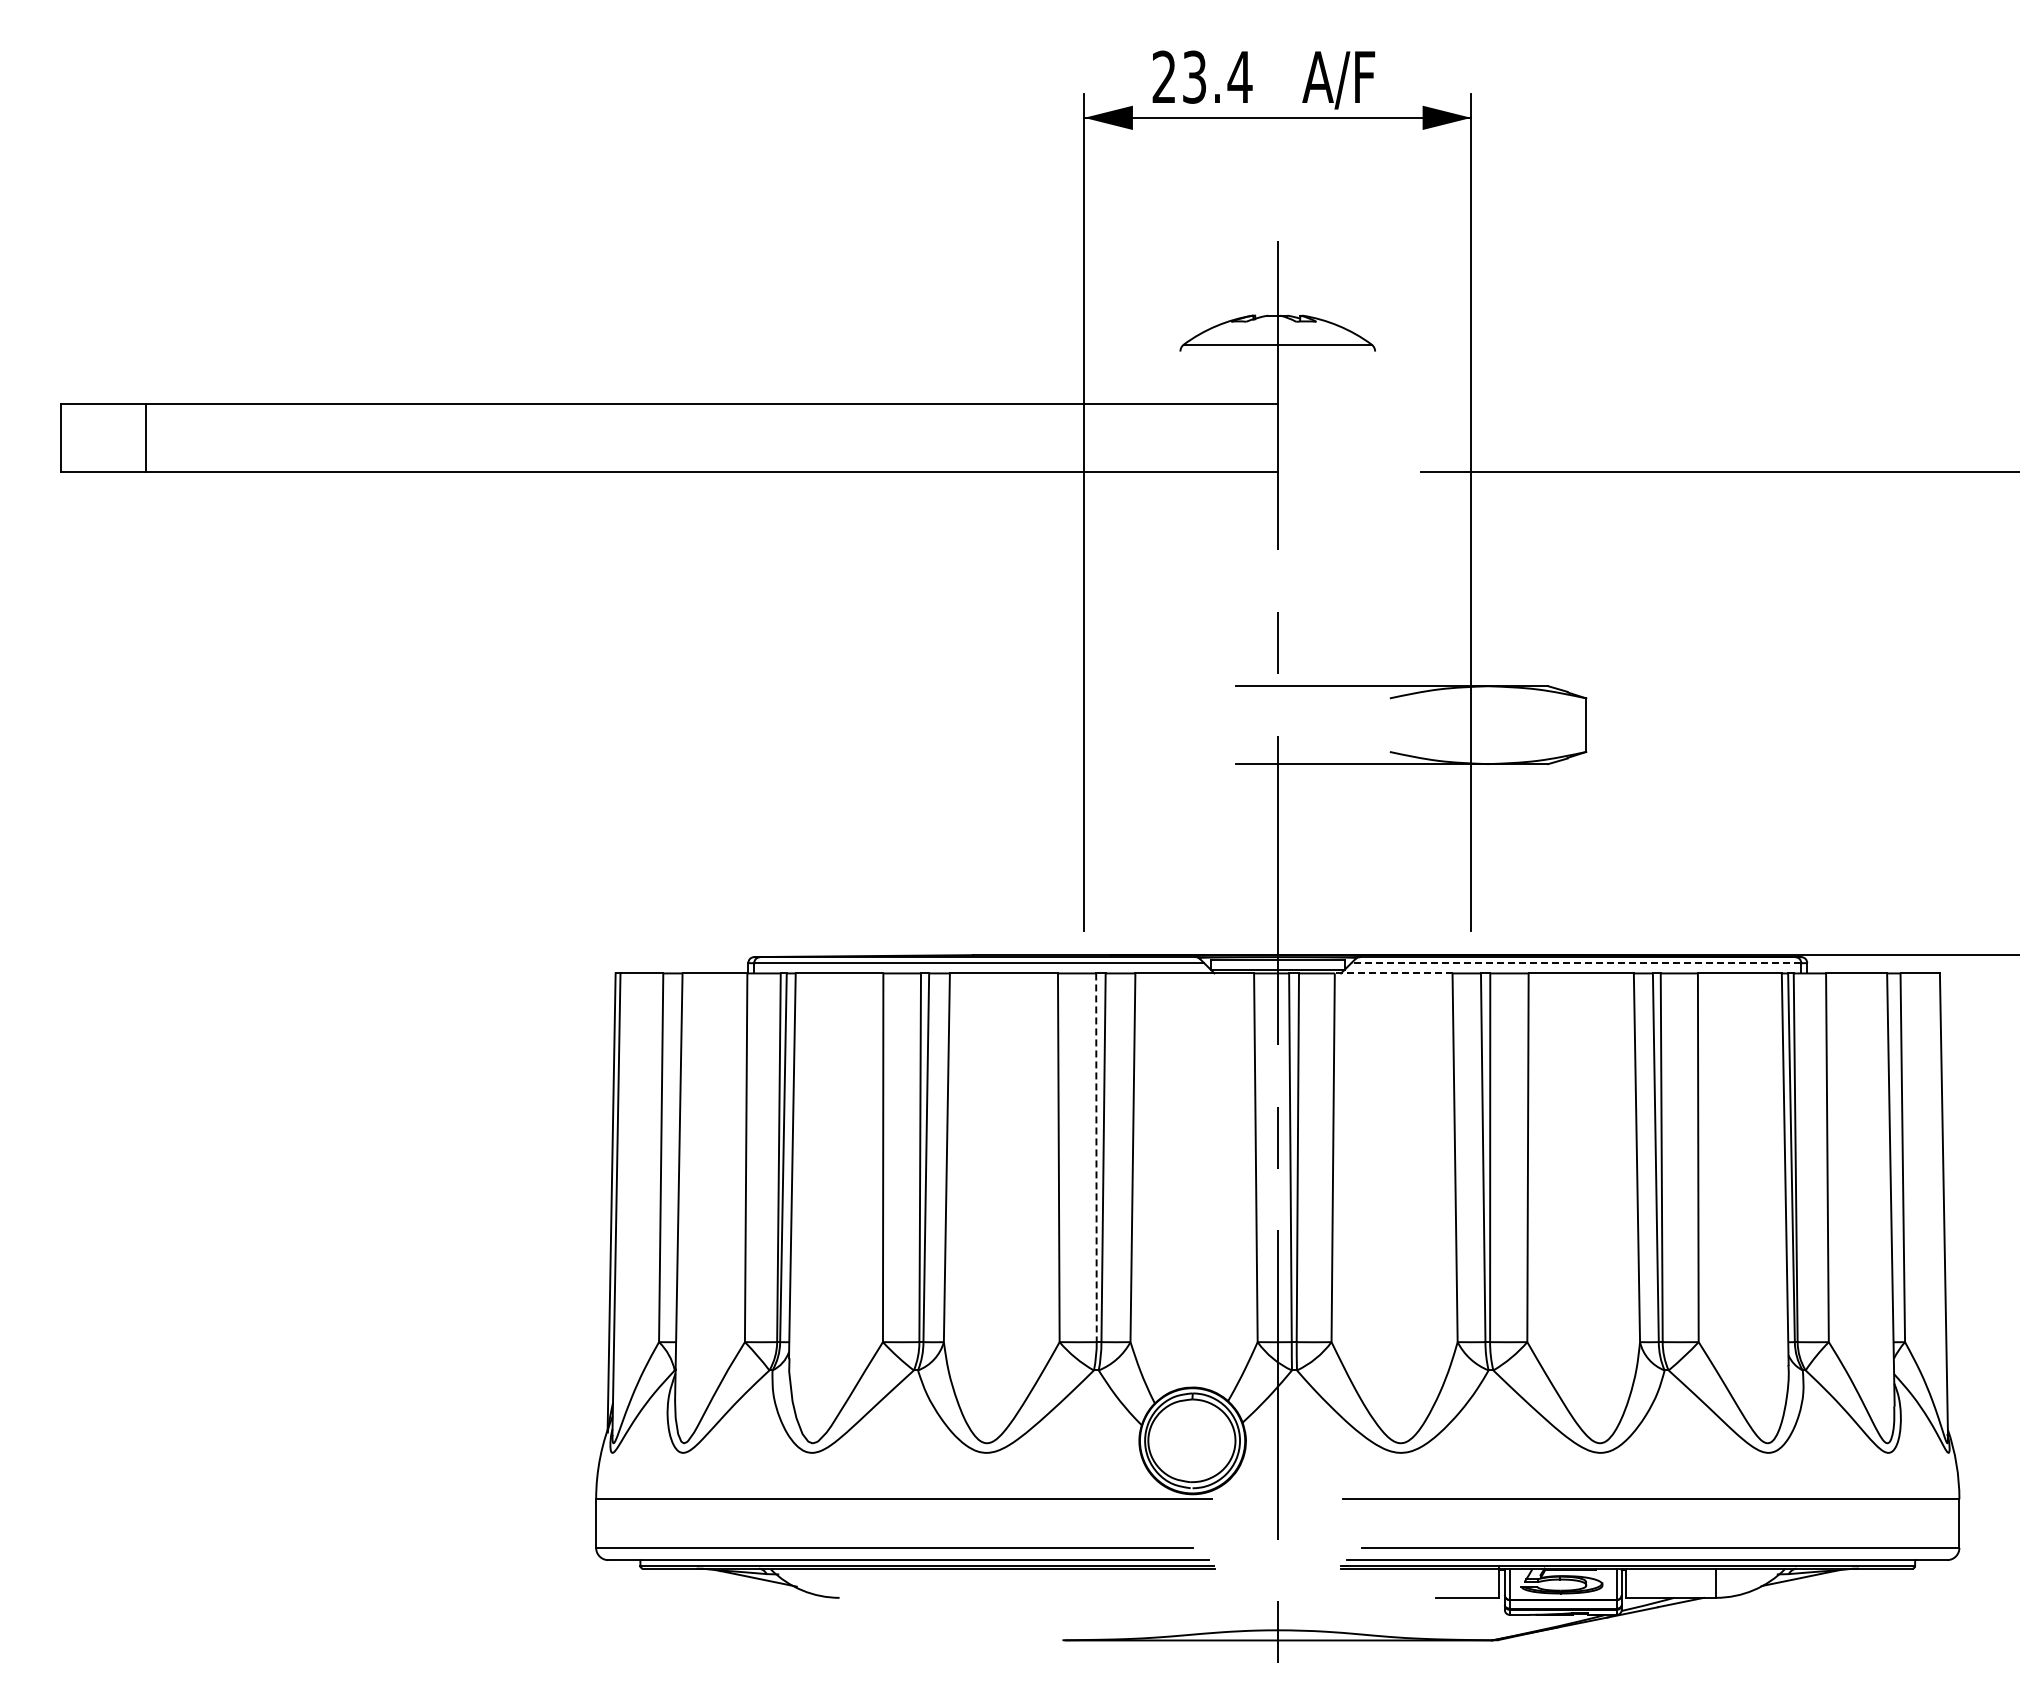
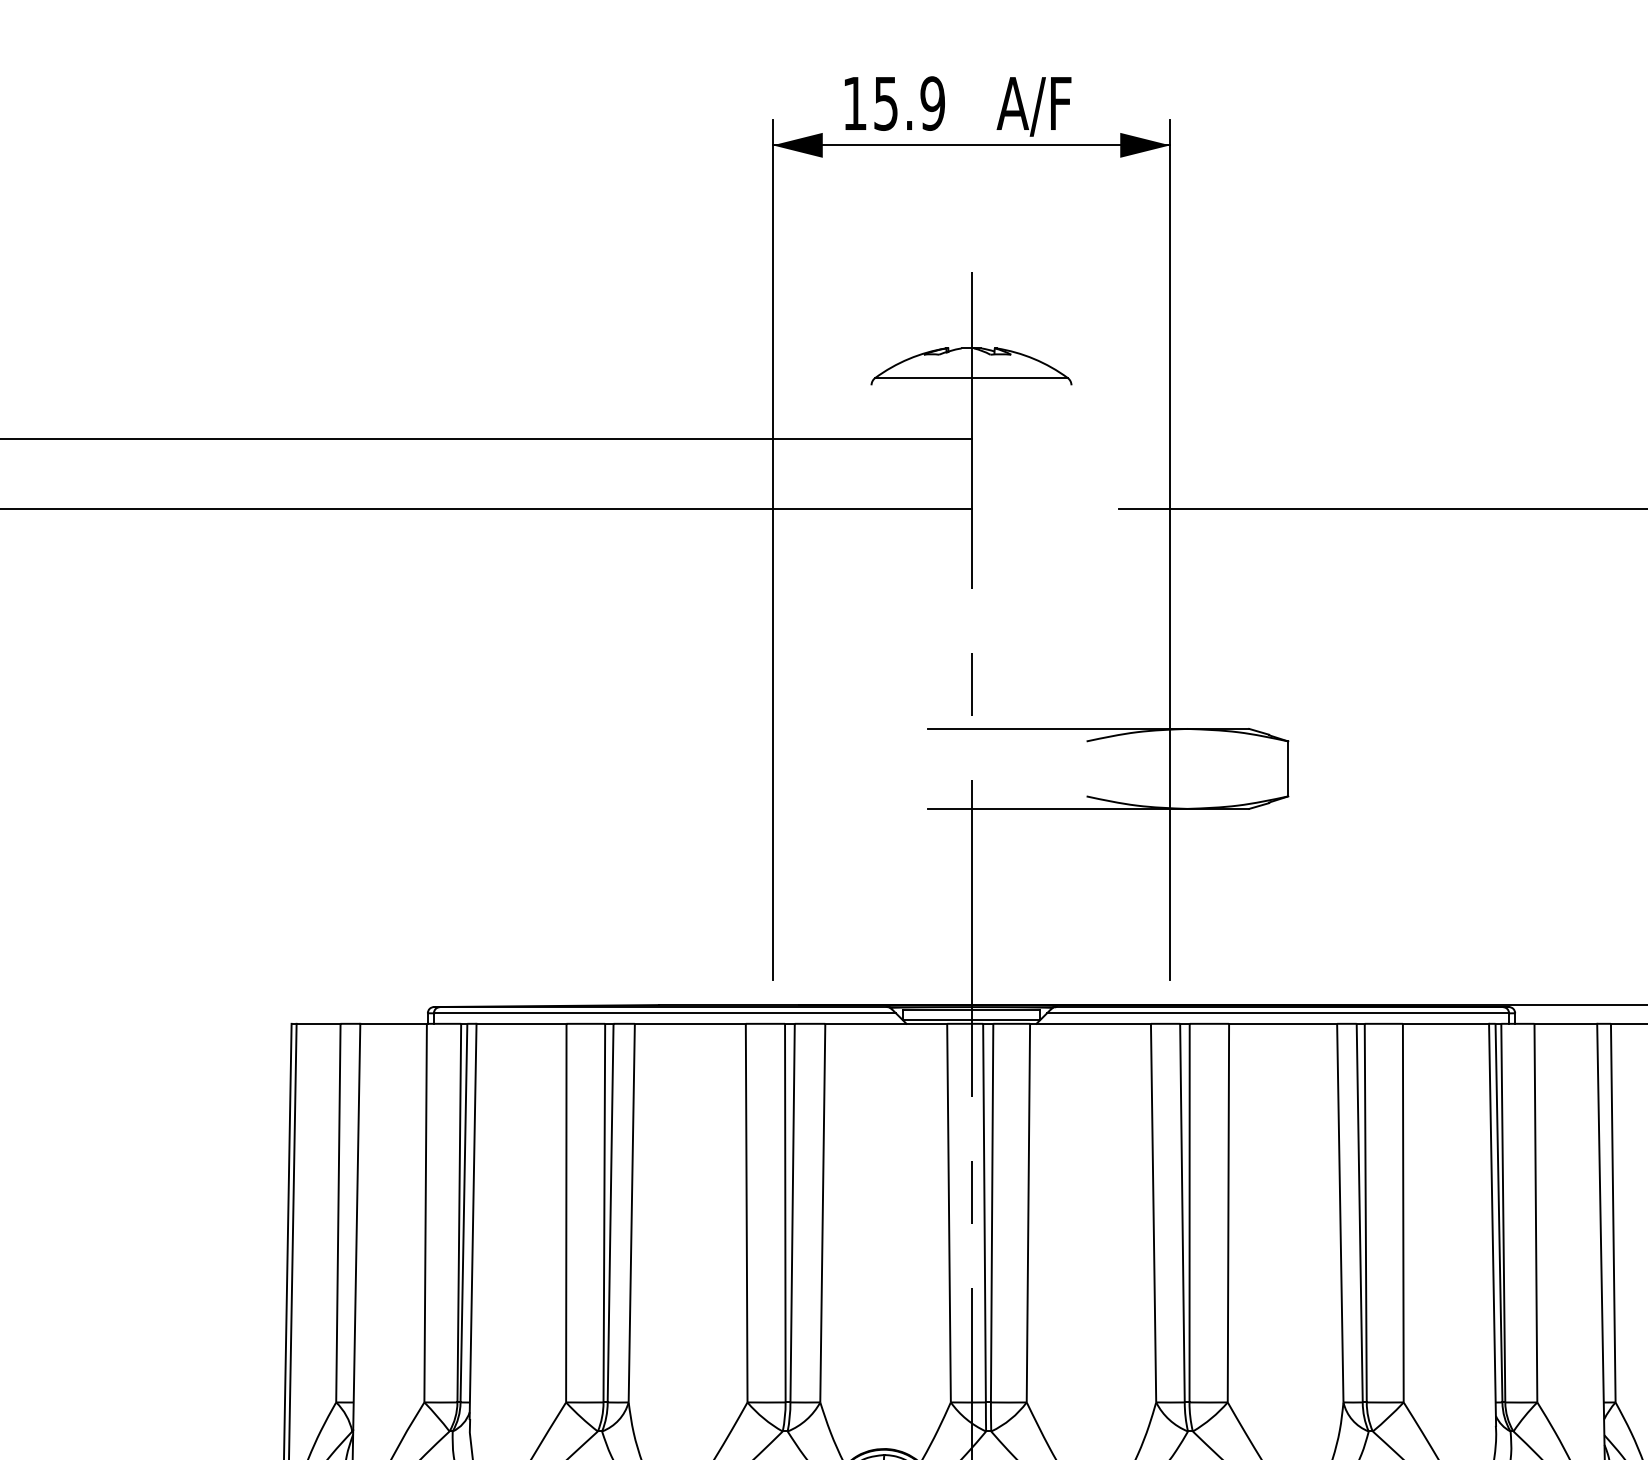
text: (1202, 76) -> (894, 102), 23.4 -> 15.9
line: (1575, 963) -> (1277, 1013), dashed -> solid
line: (1393, 973) -> (1090, 1023), dashed -> solid
line: (1096, 1158) -> (785, 1213), dashed -> solid

